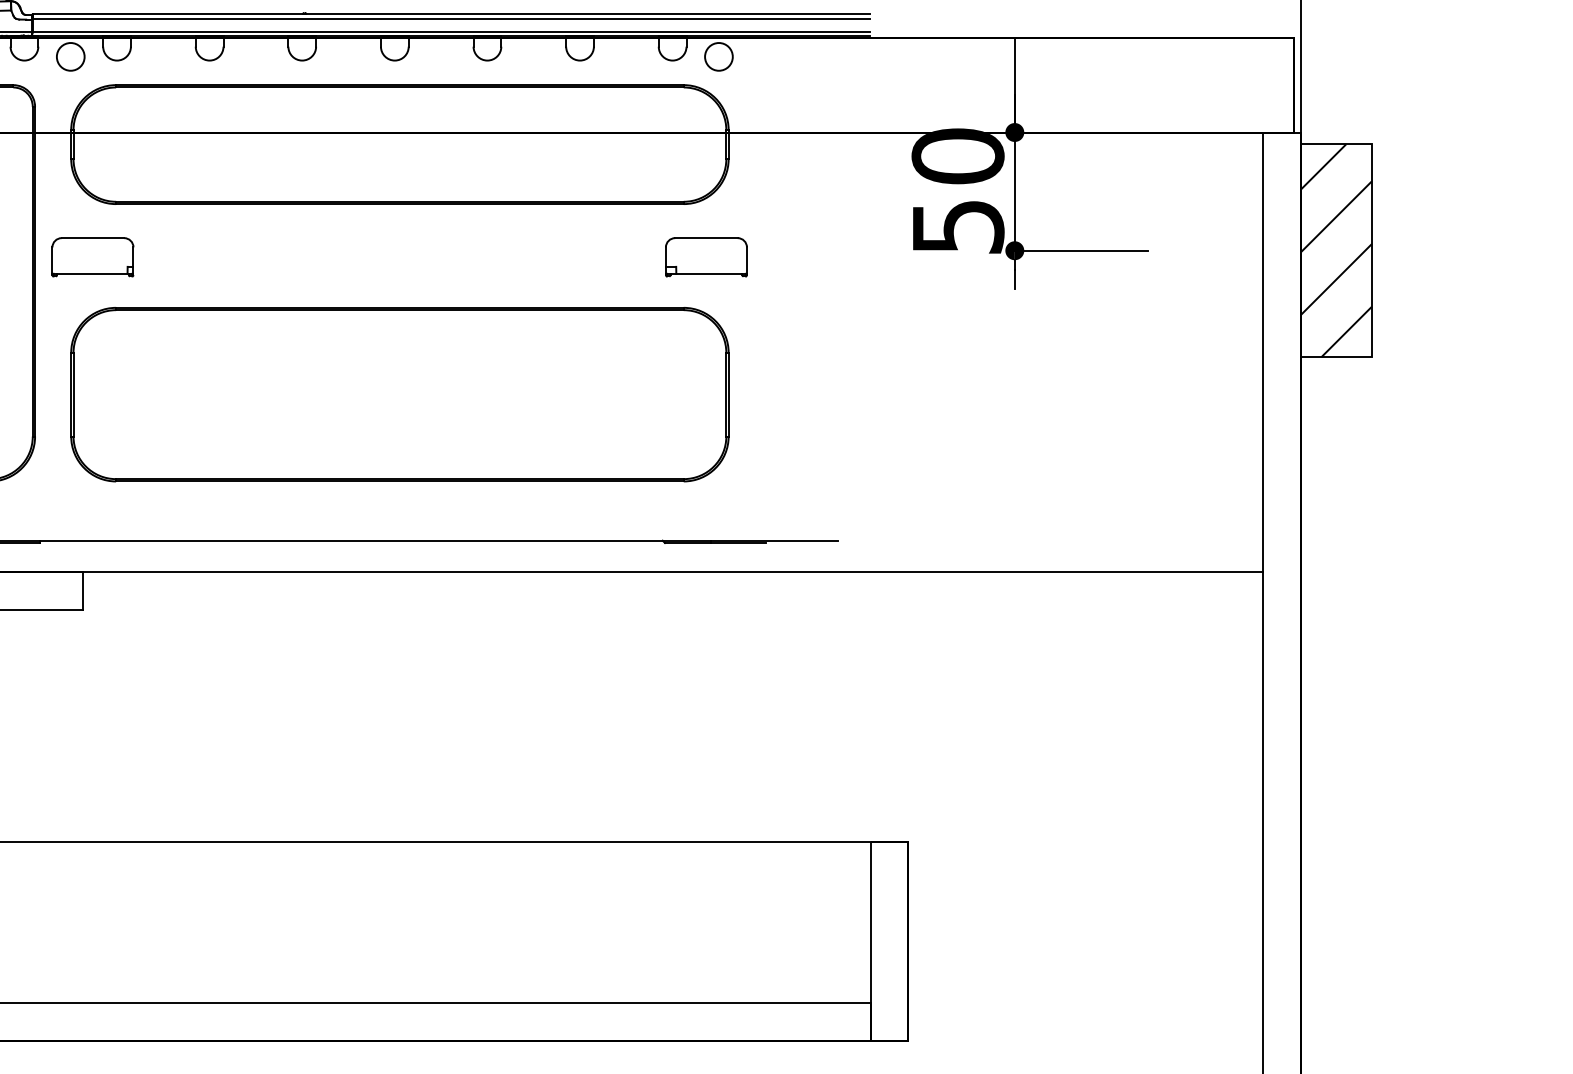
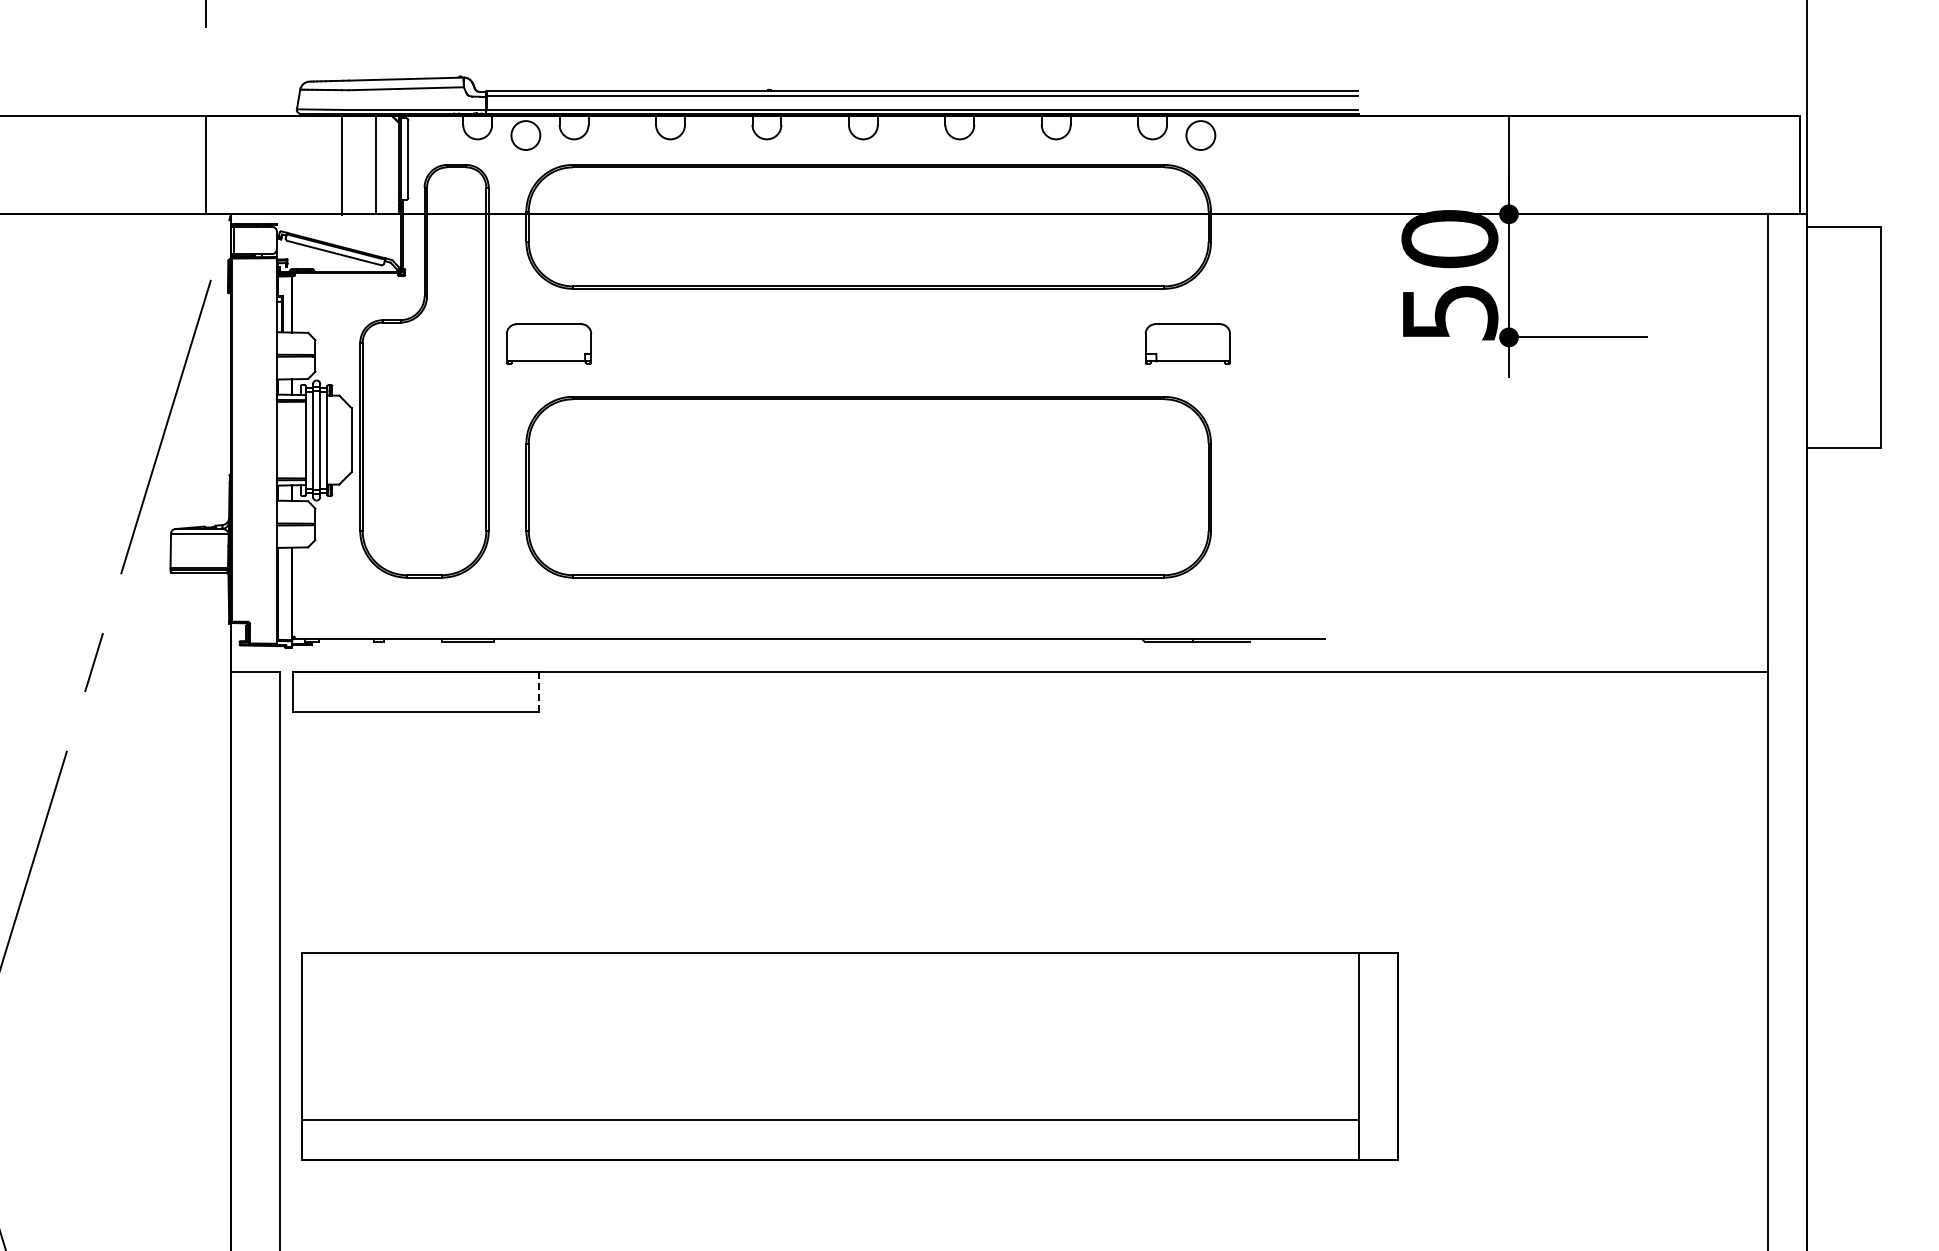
hatch: (1336, 250) -> (1843, 337), removed
line: (82, 590) -> (538, 691), solid -> dashed

